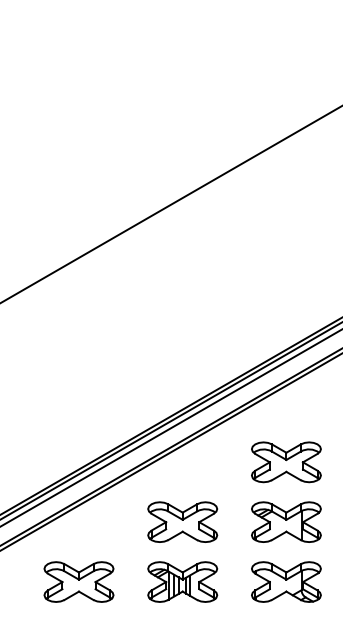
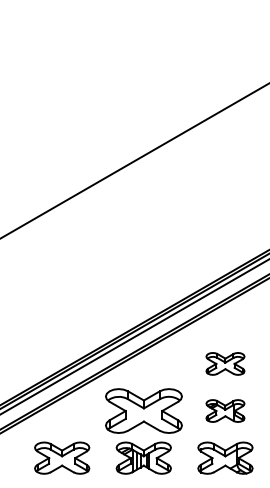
part: (286, 461) -> (225, 363), size x0.7
part: (182, 521) -> (143, 410), size x1.4
part: (286, 521) -> (225, 410), size x0.7

